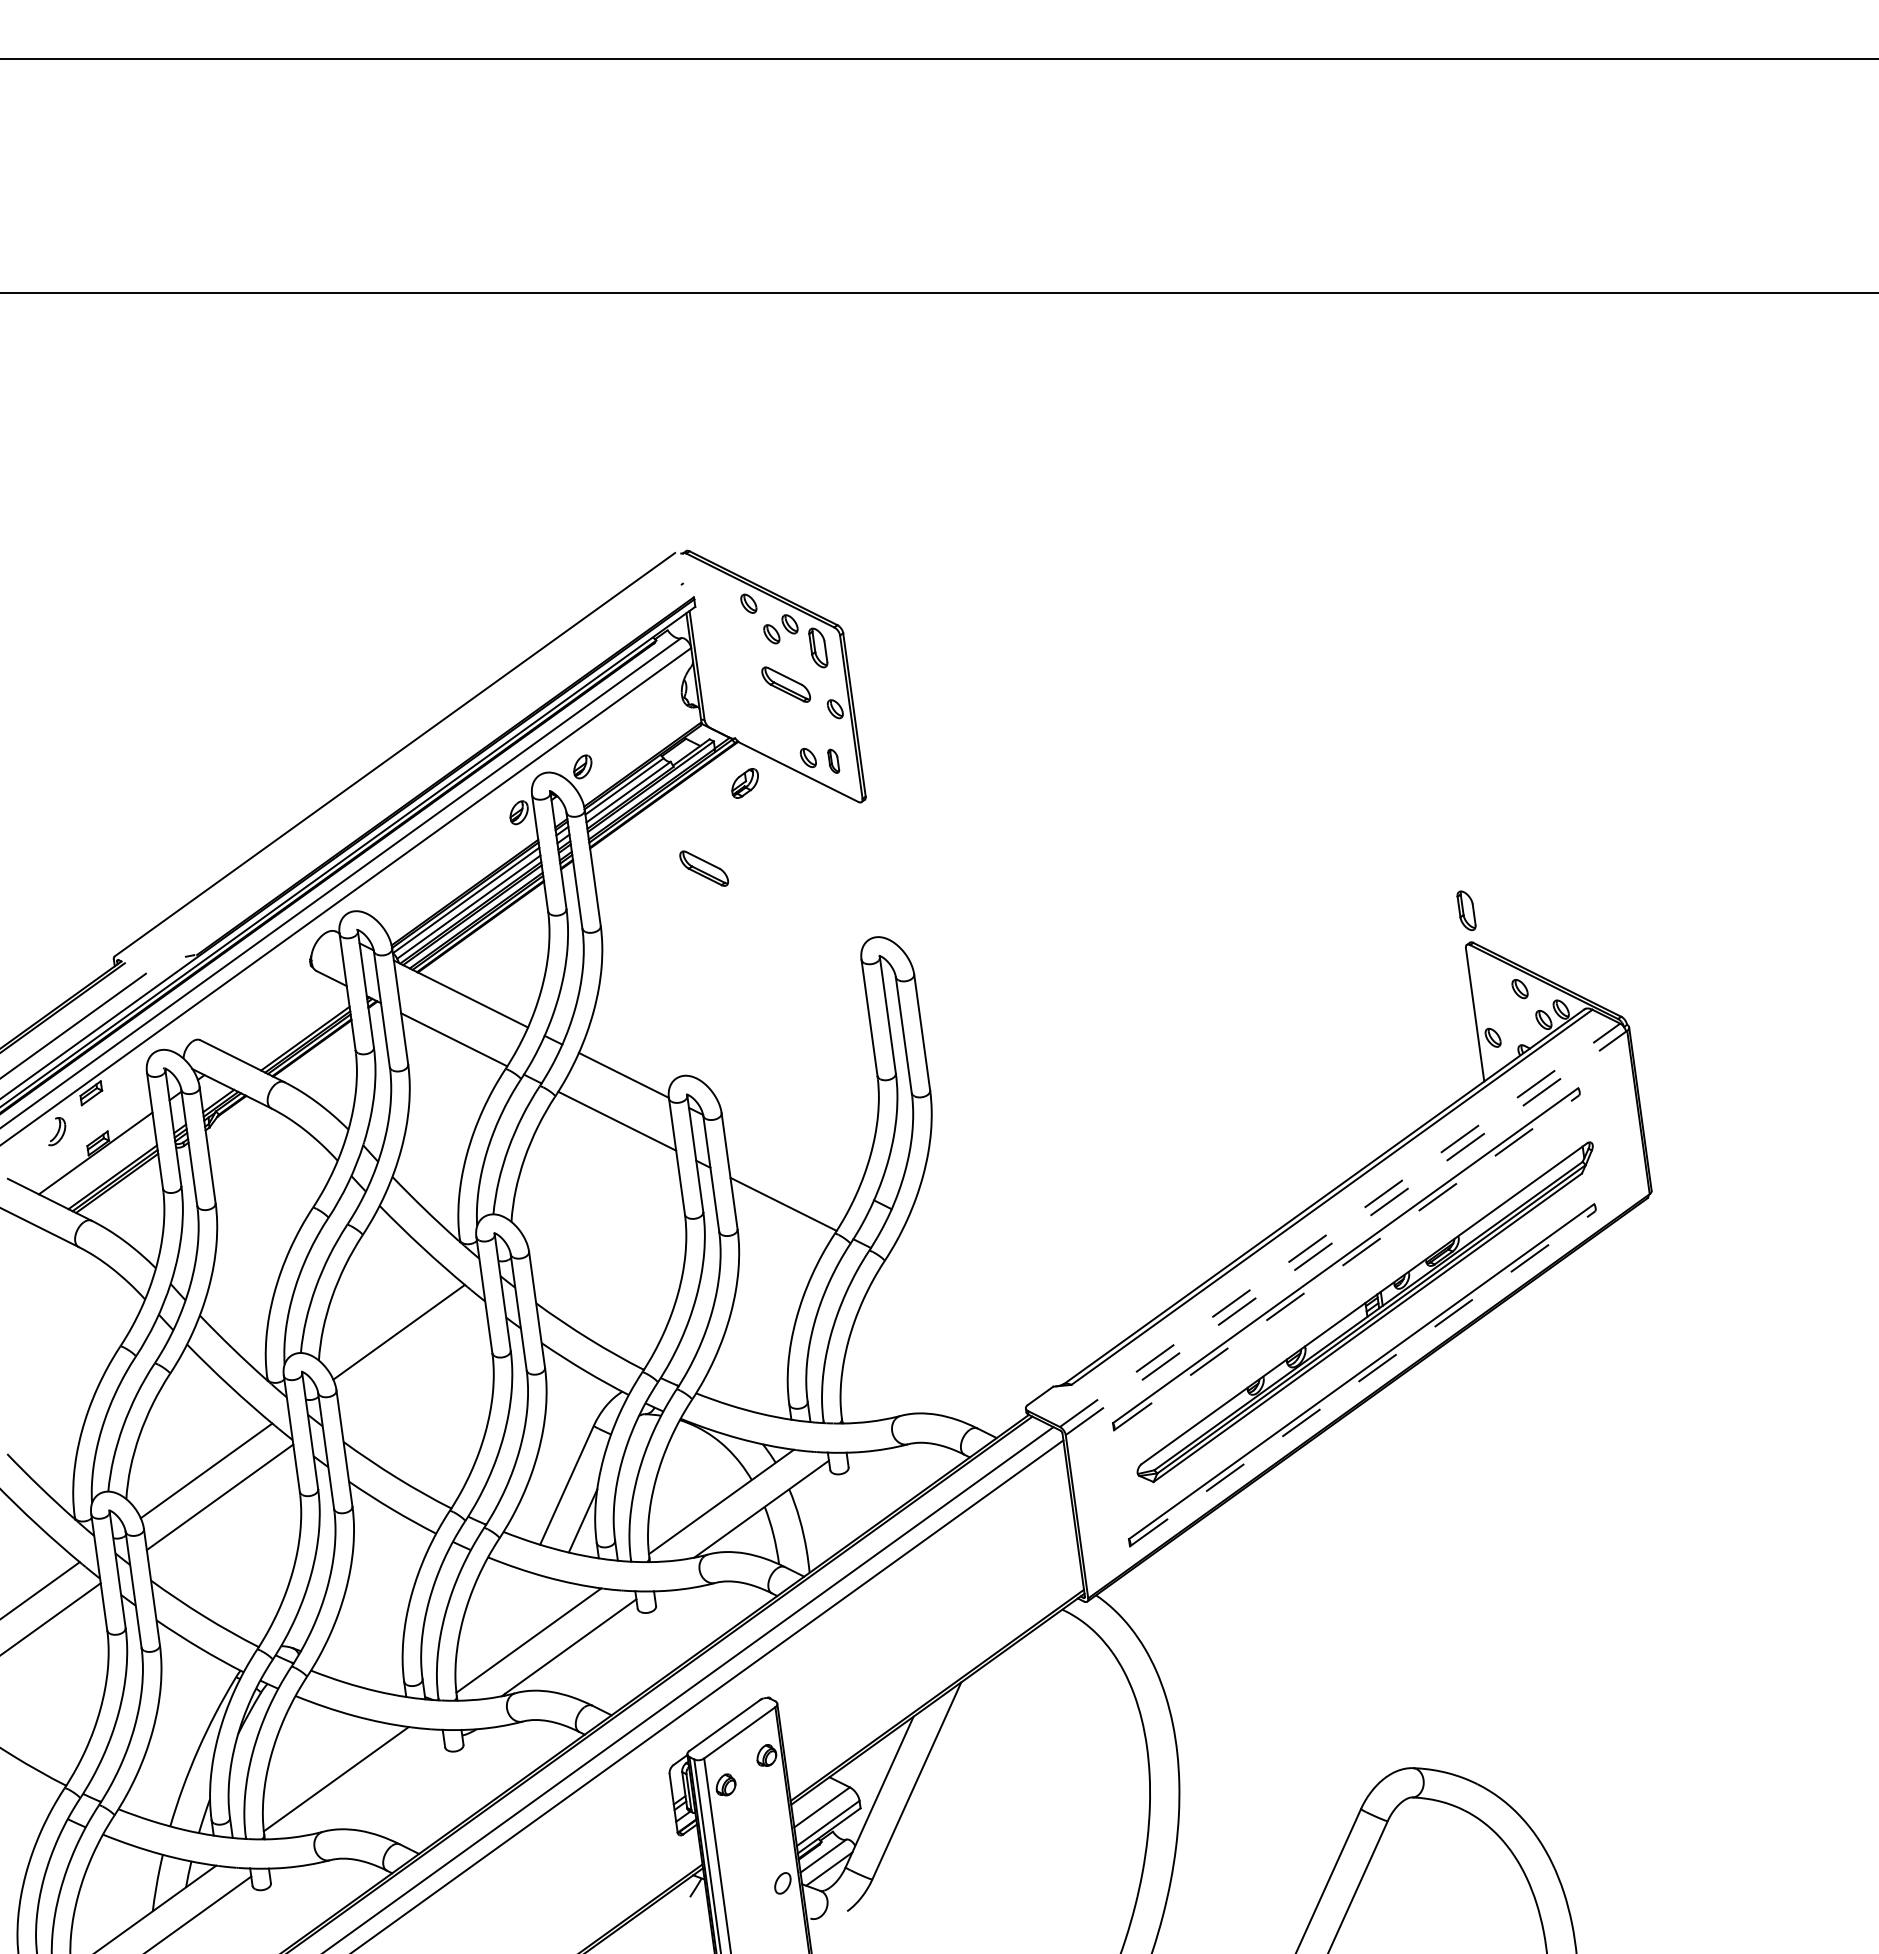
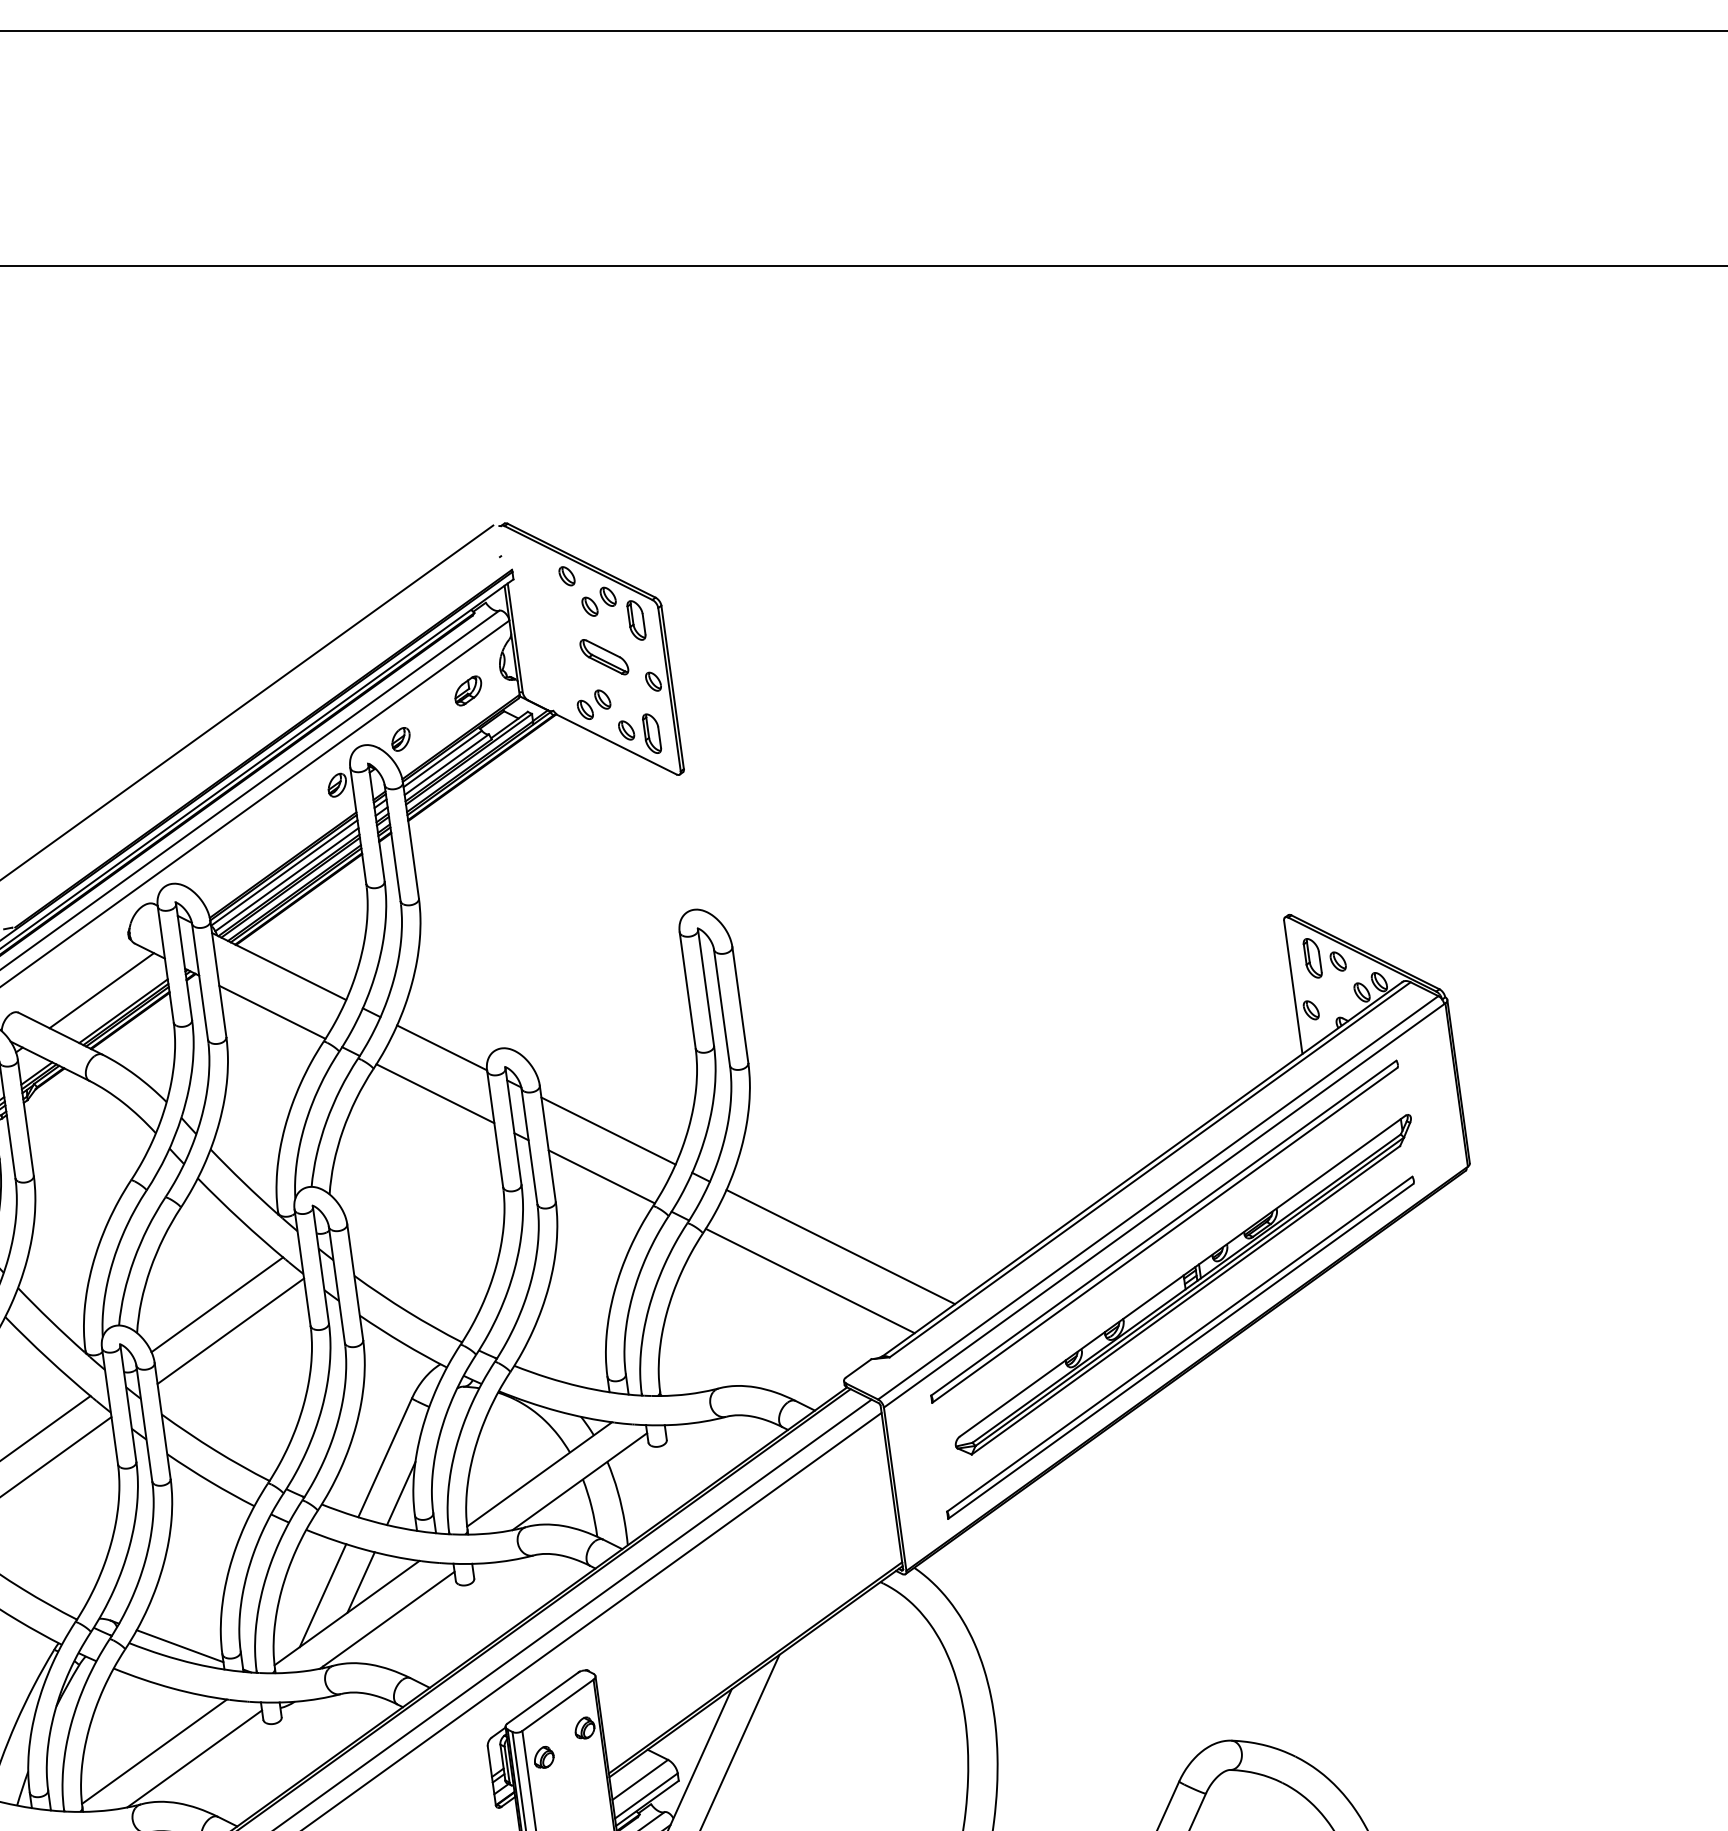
part: (775, 732) -> (593, 705), added
part: (833, 761) -> (651, 734), size x1.67
part: (744, 783) -> (467, 691), moved
part: (704, 868) -> (522, 841), removed
part: (1466, 910) -> (1312, 958), moved
line: (283, 1017) -> (101, 990), added
line: (790, 1158) -> (608, 1131), added
line: (1340, 1225) -> (1158, 1198), dashed -> solid
line: (1346, 1232) -> (1164, 1205), dashed -> solid
line: (1346, 1262) -> (1164, 1235), dashed -> solid
line: (1022, 1274) -> (840, 1247), added
line: (991, 1308) -> (809, 1281), added
line: (412, 1358) -> (230, 1331), added
line: (1362, 1378) -> (1180, 1351), dashed -> solid
line: (542, 1609) -> (360, 1582), added
line: (504, 1622) -> (322, 1595), added
line: (361, 1673) -> (179, 1646), added
line: (376, 1785) -> (194, 1758), added

